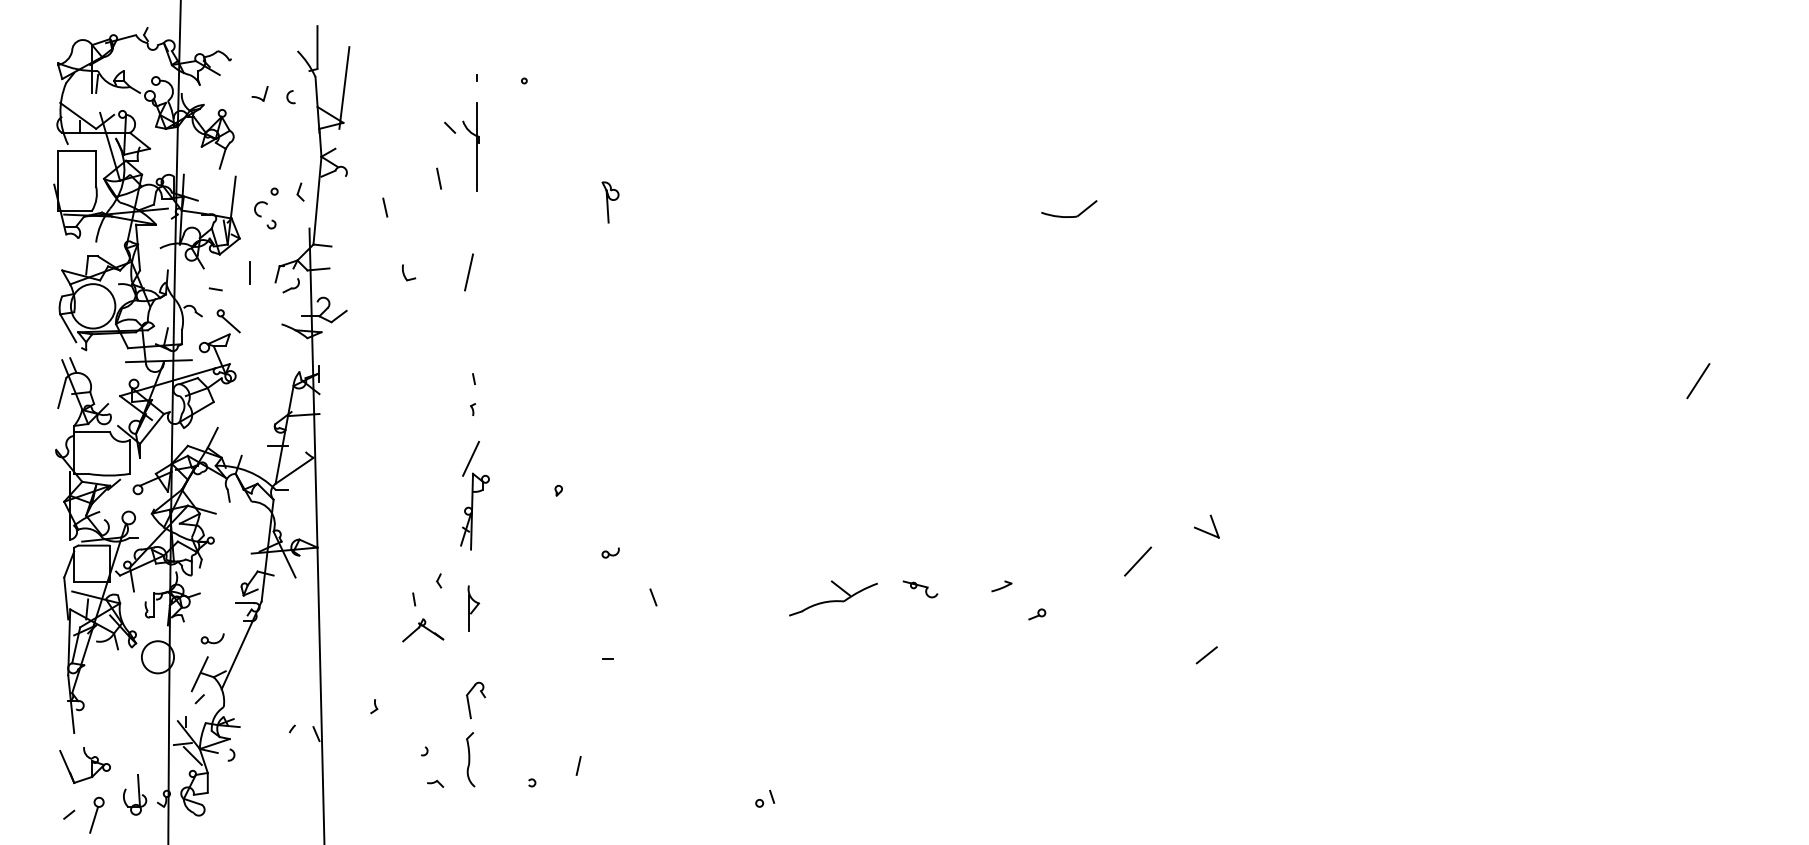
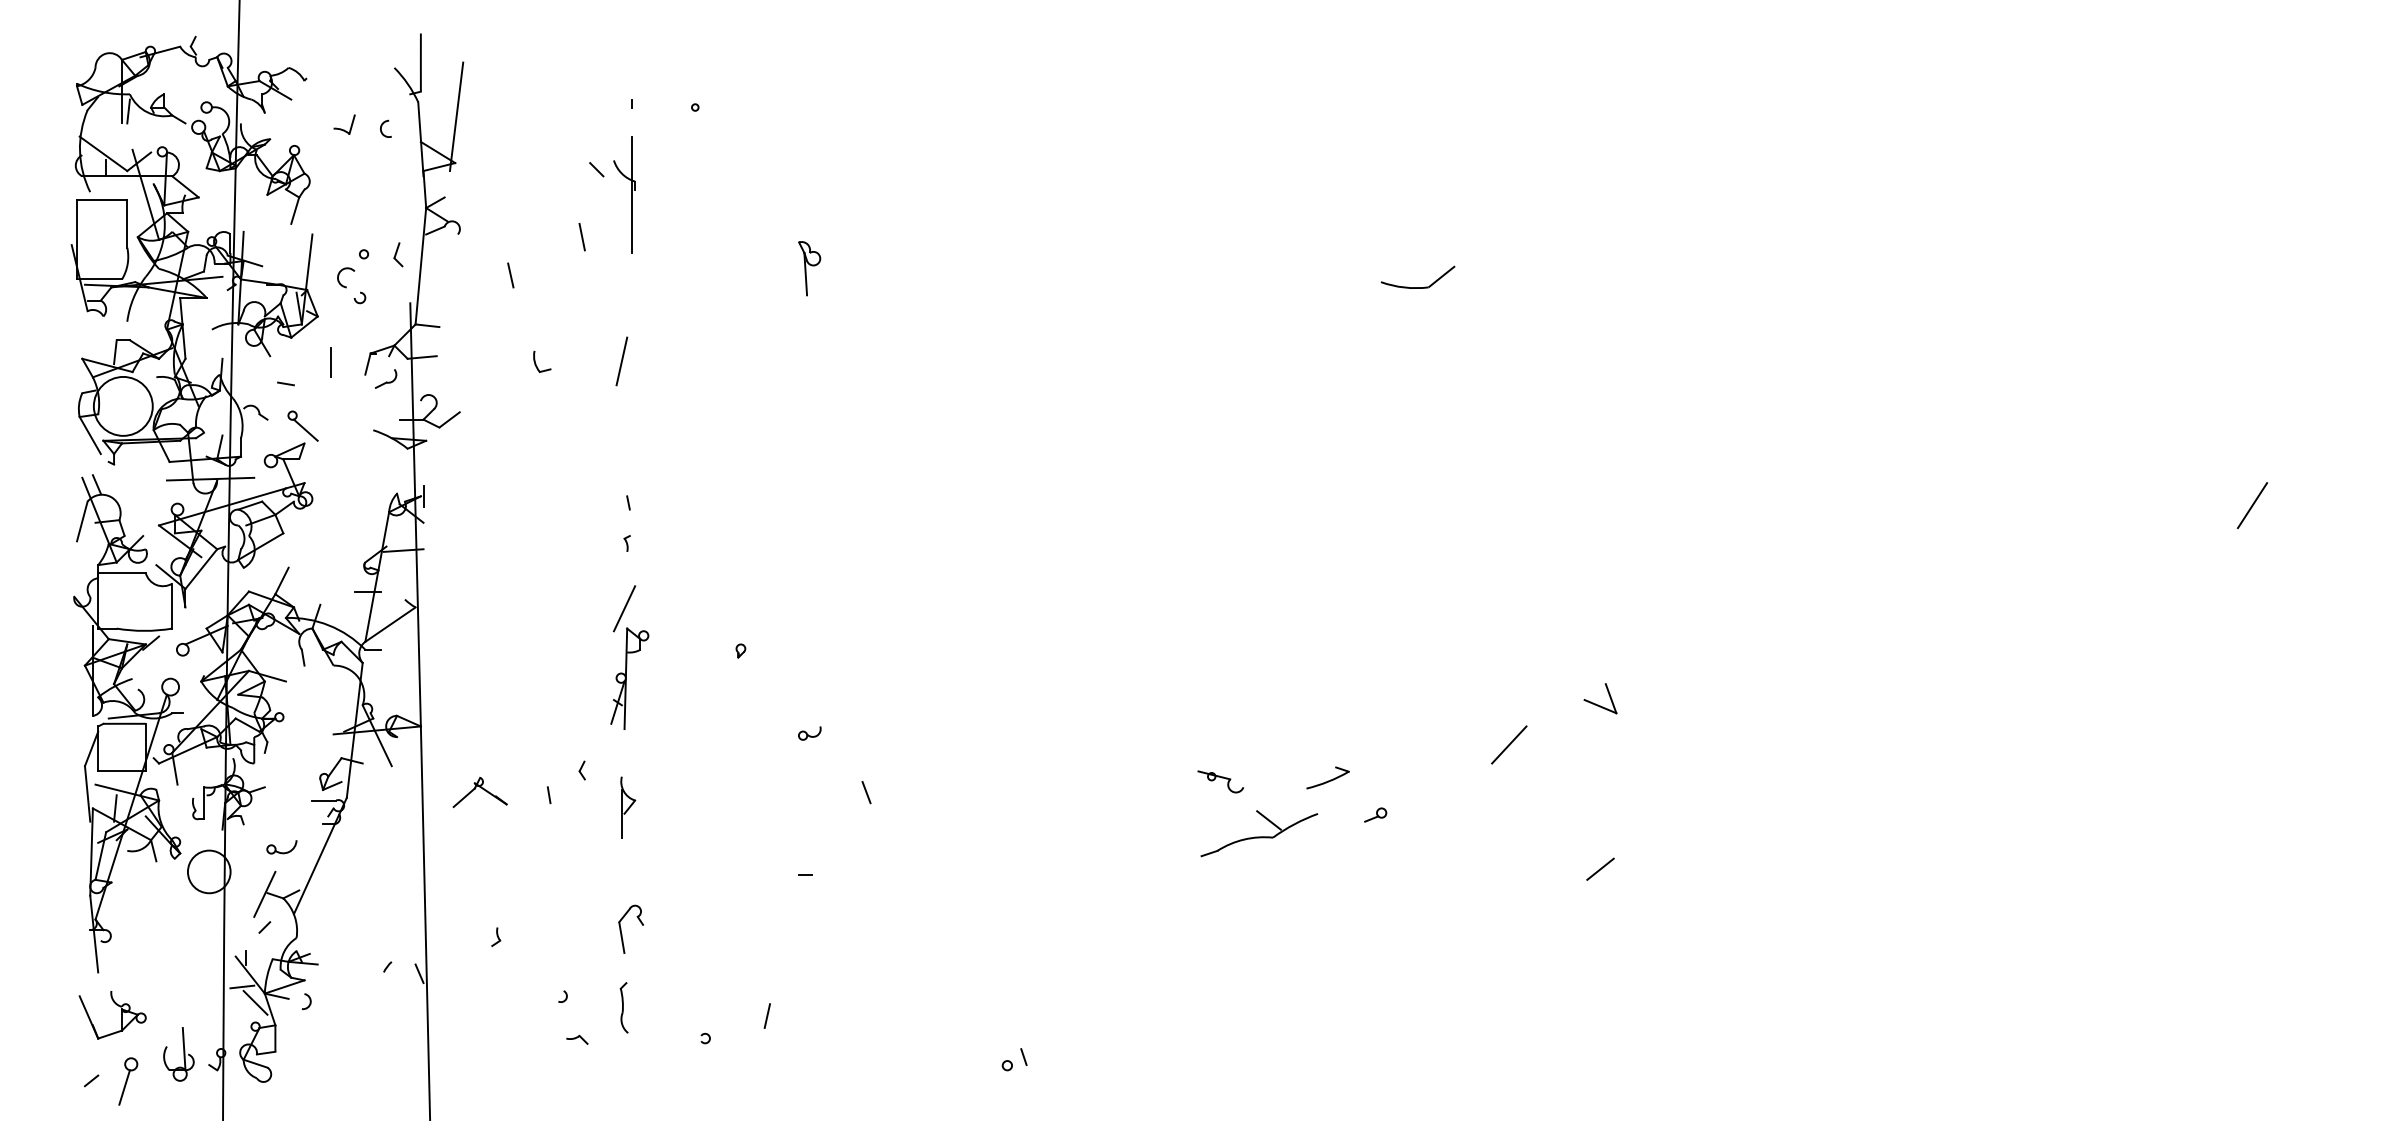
part: (1001, 586) -> (1328, 778), size x1.6
part: (833, 598) -> (1259, 833), moved
part: (423, 630) -> (480, 792), moved
part: (470, 759) -> (623, 1007), size x0.7

